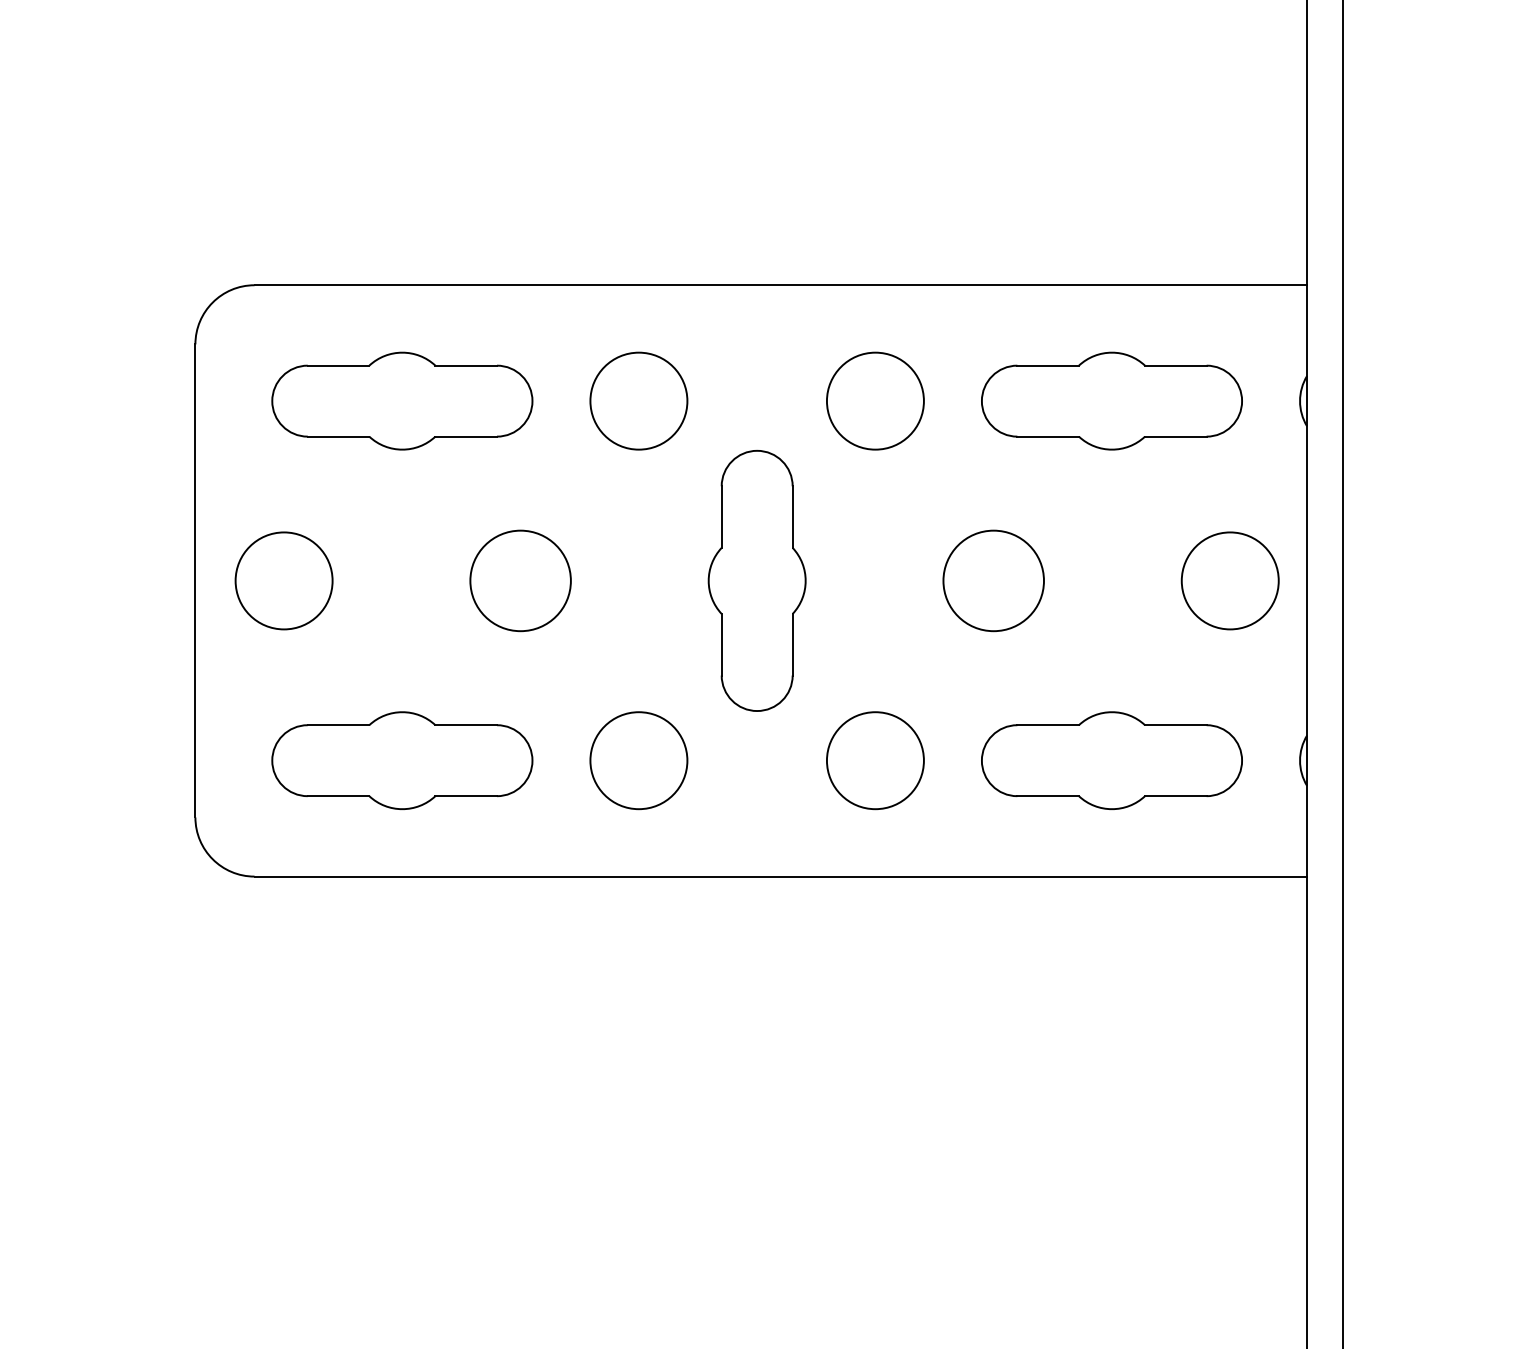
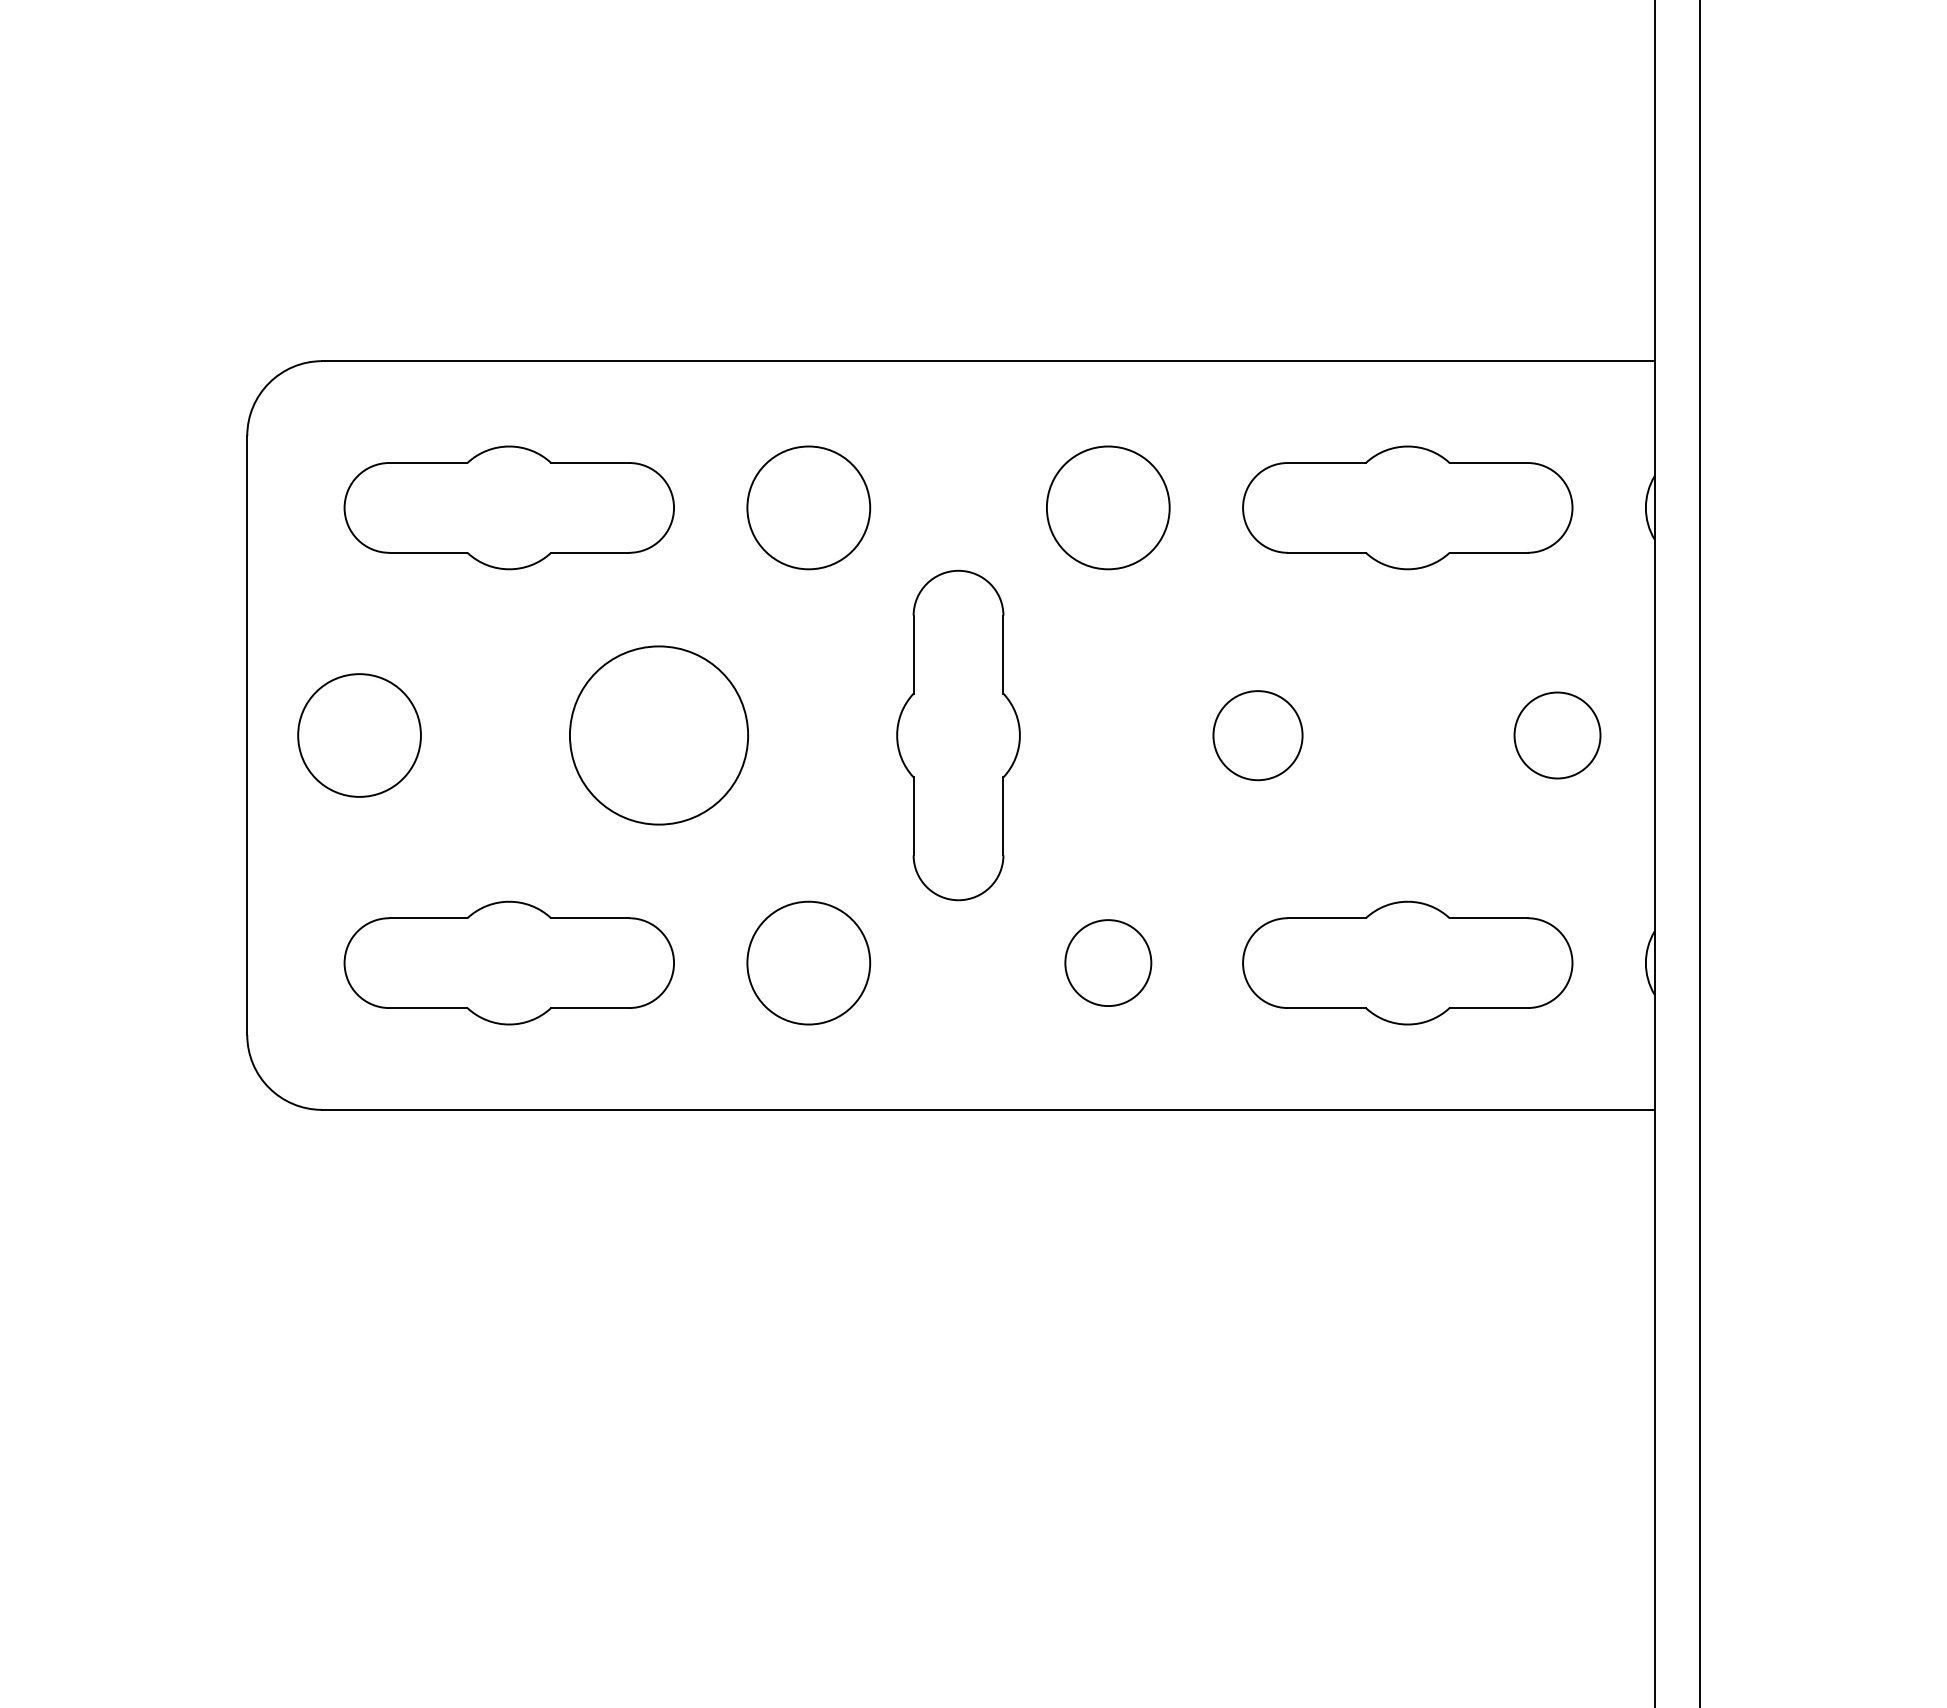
circle: (520, 580) -> (658, 735), size x1.4
circle: (993, 580) -> (1257, 735), size x0.7
circle: (1230, 580) -> (1557, 735), size x0.7
circle: (875, 760) -> (1108, 962), size x0.7

